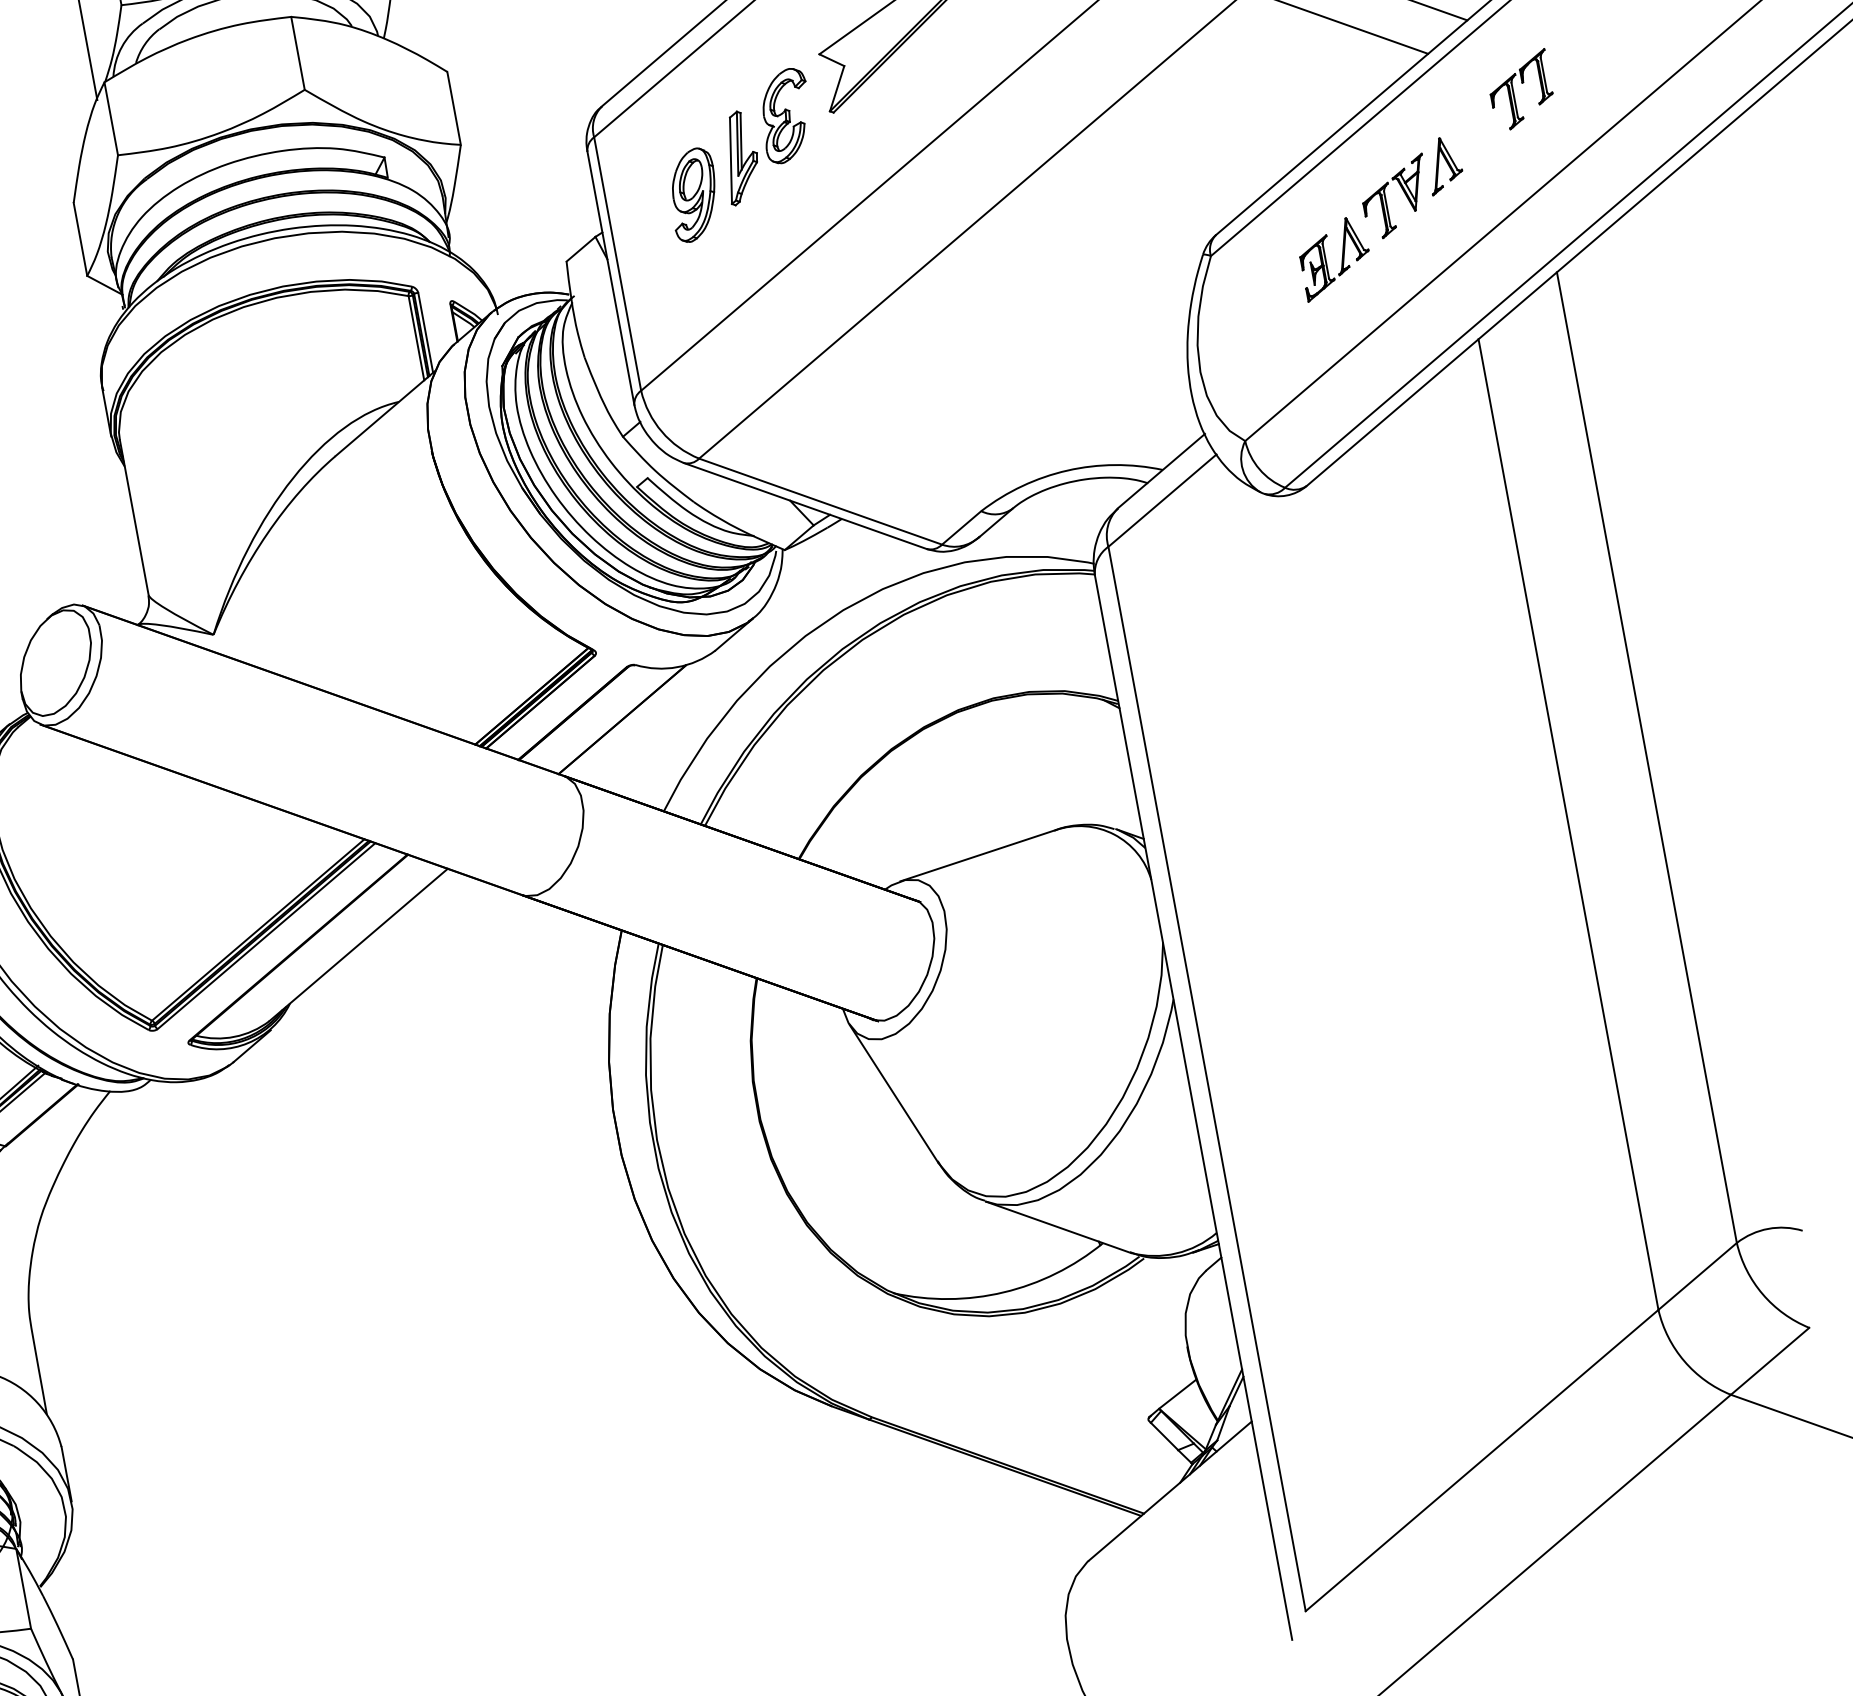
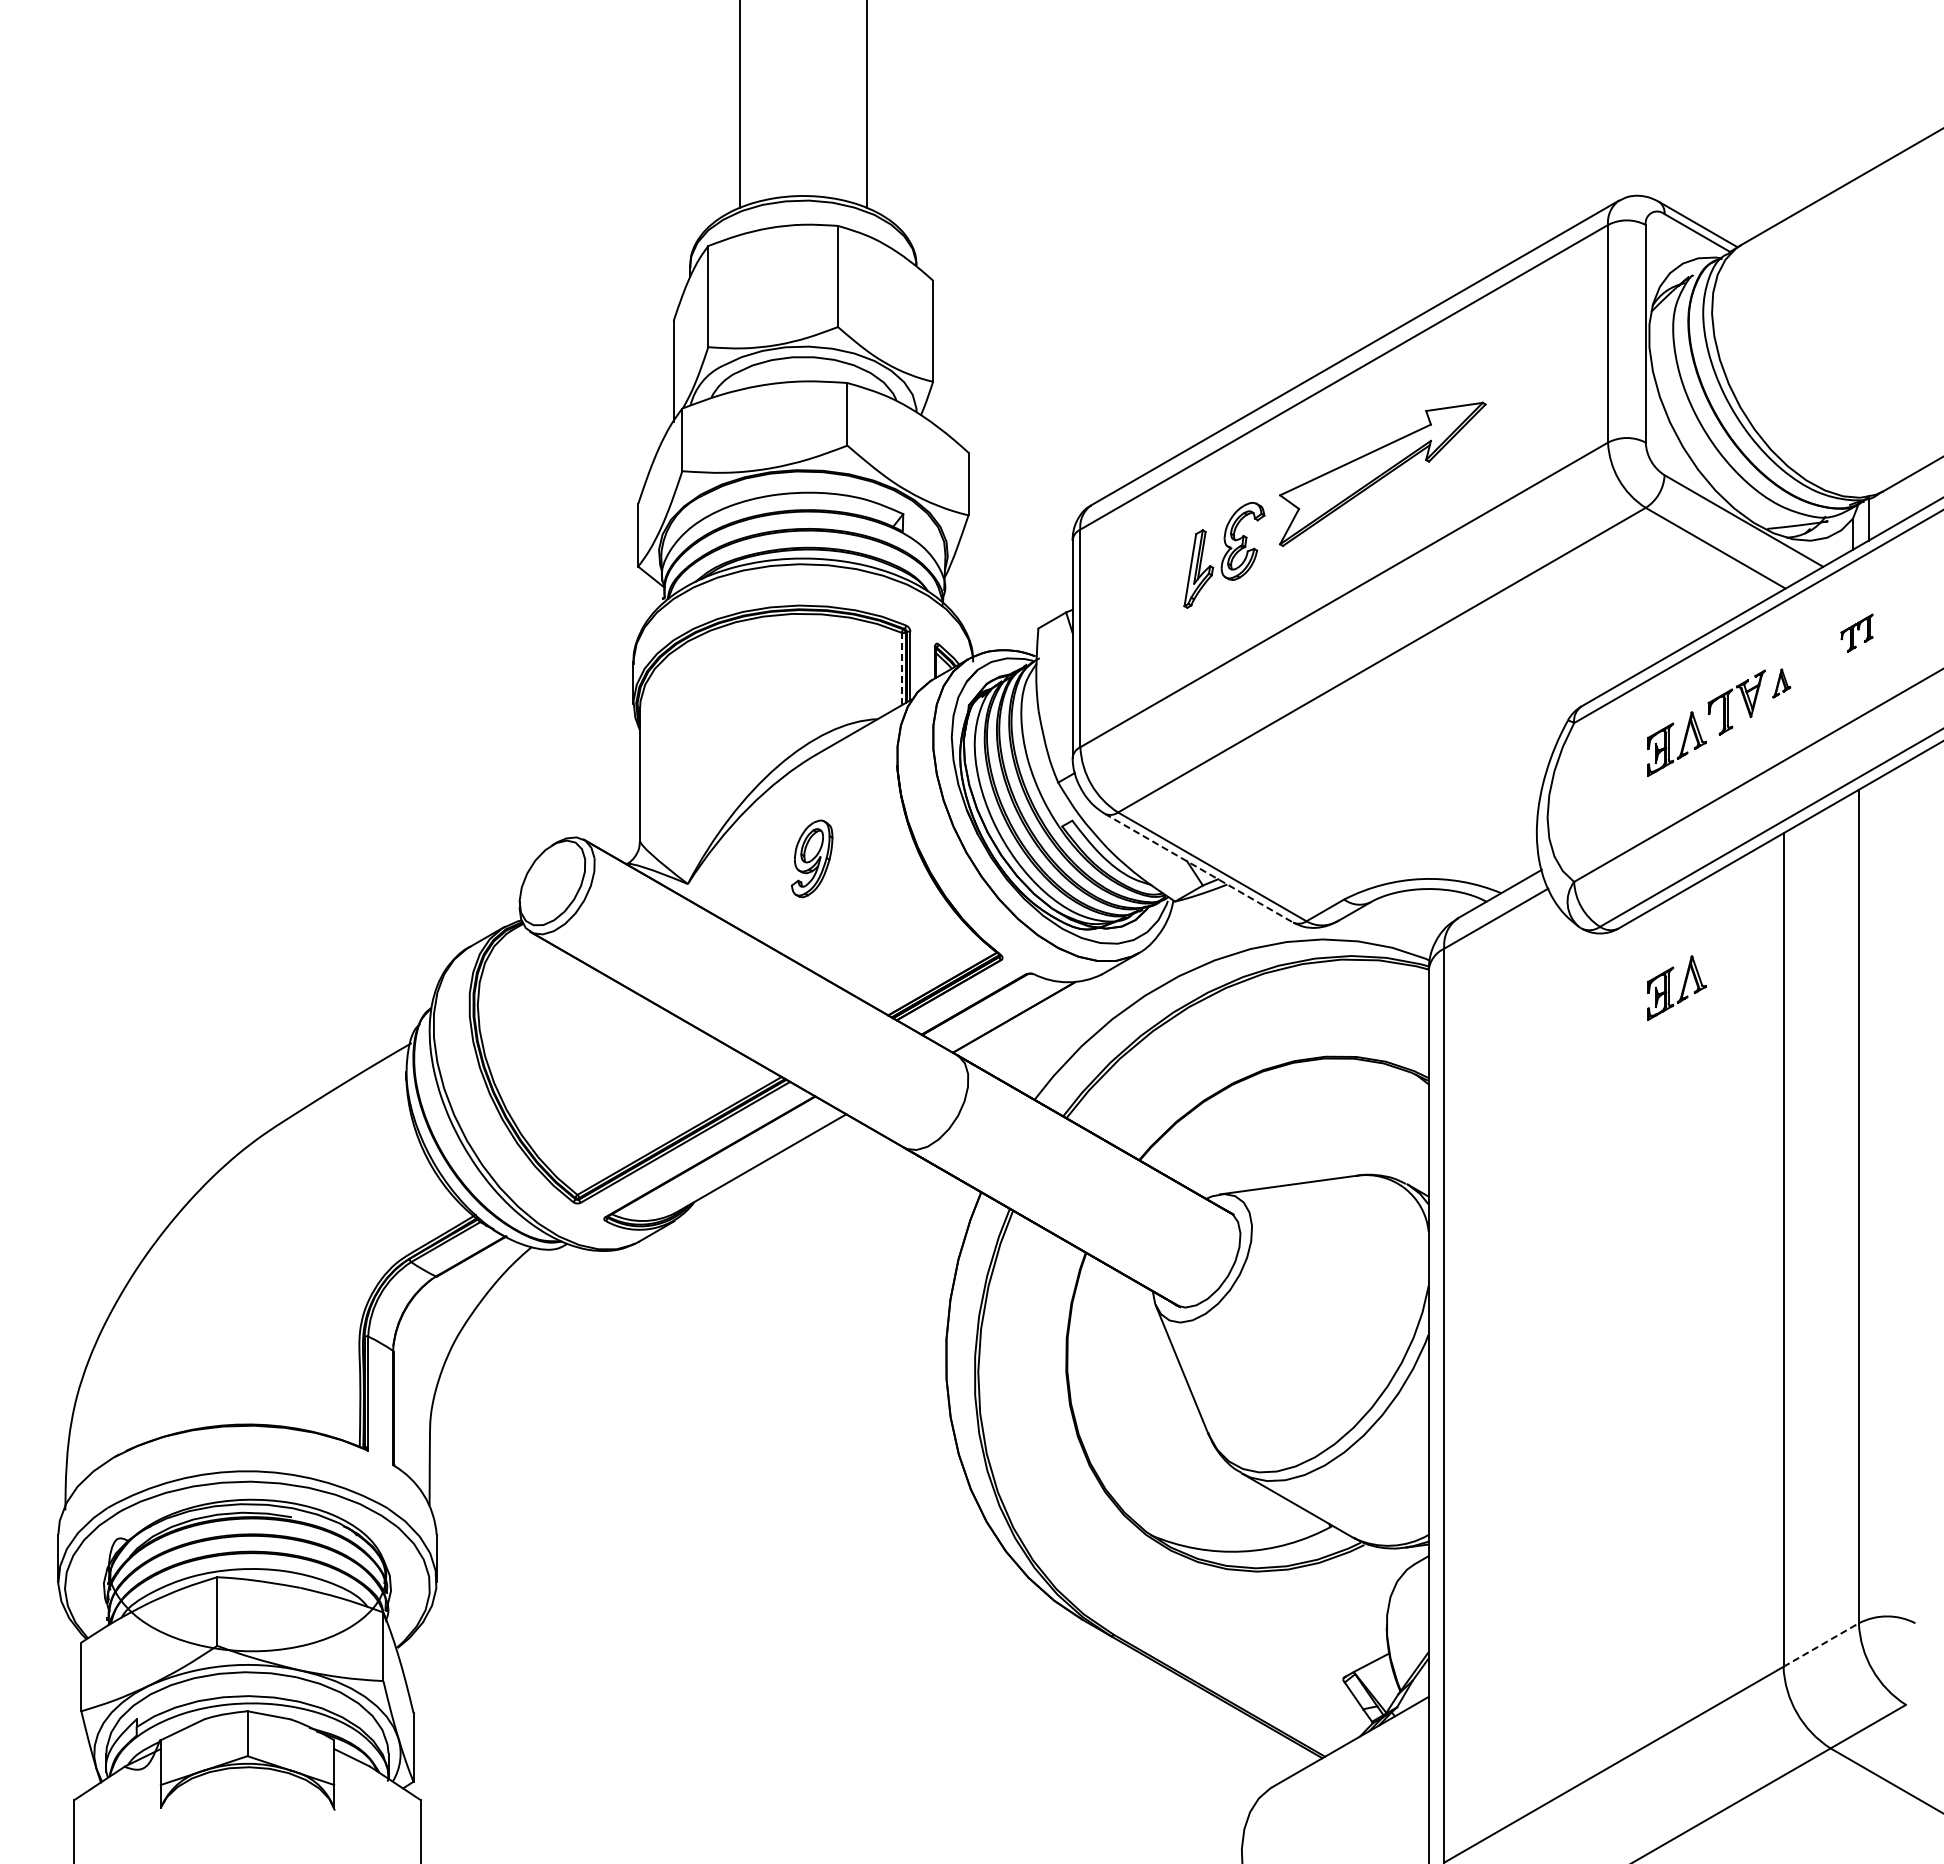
part: (1520, 89) -> (1856, 632), size x0.6
part: (1443, 165) -> (1781, 683), size x0.6
part: (692, 194) -> (811, 858), moved
line: (415, 337) -> (901, 668), solid -> dashed
line: (806, 506) -> (1199, 868), solid -> dashed
part: (1387, 541) -> (1676, 987), added
line: (1698, 1276) -> (1821, 1645), solid -> dashed

